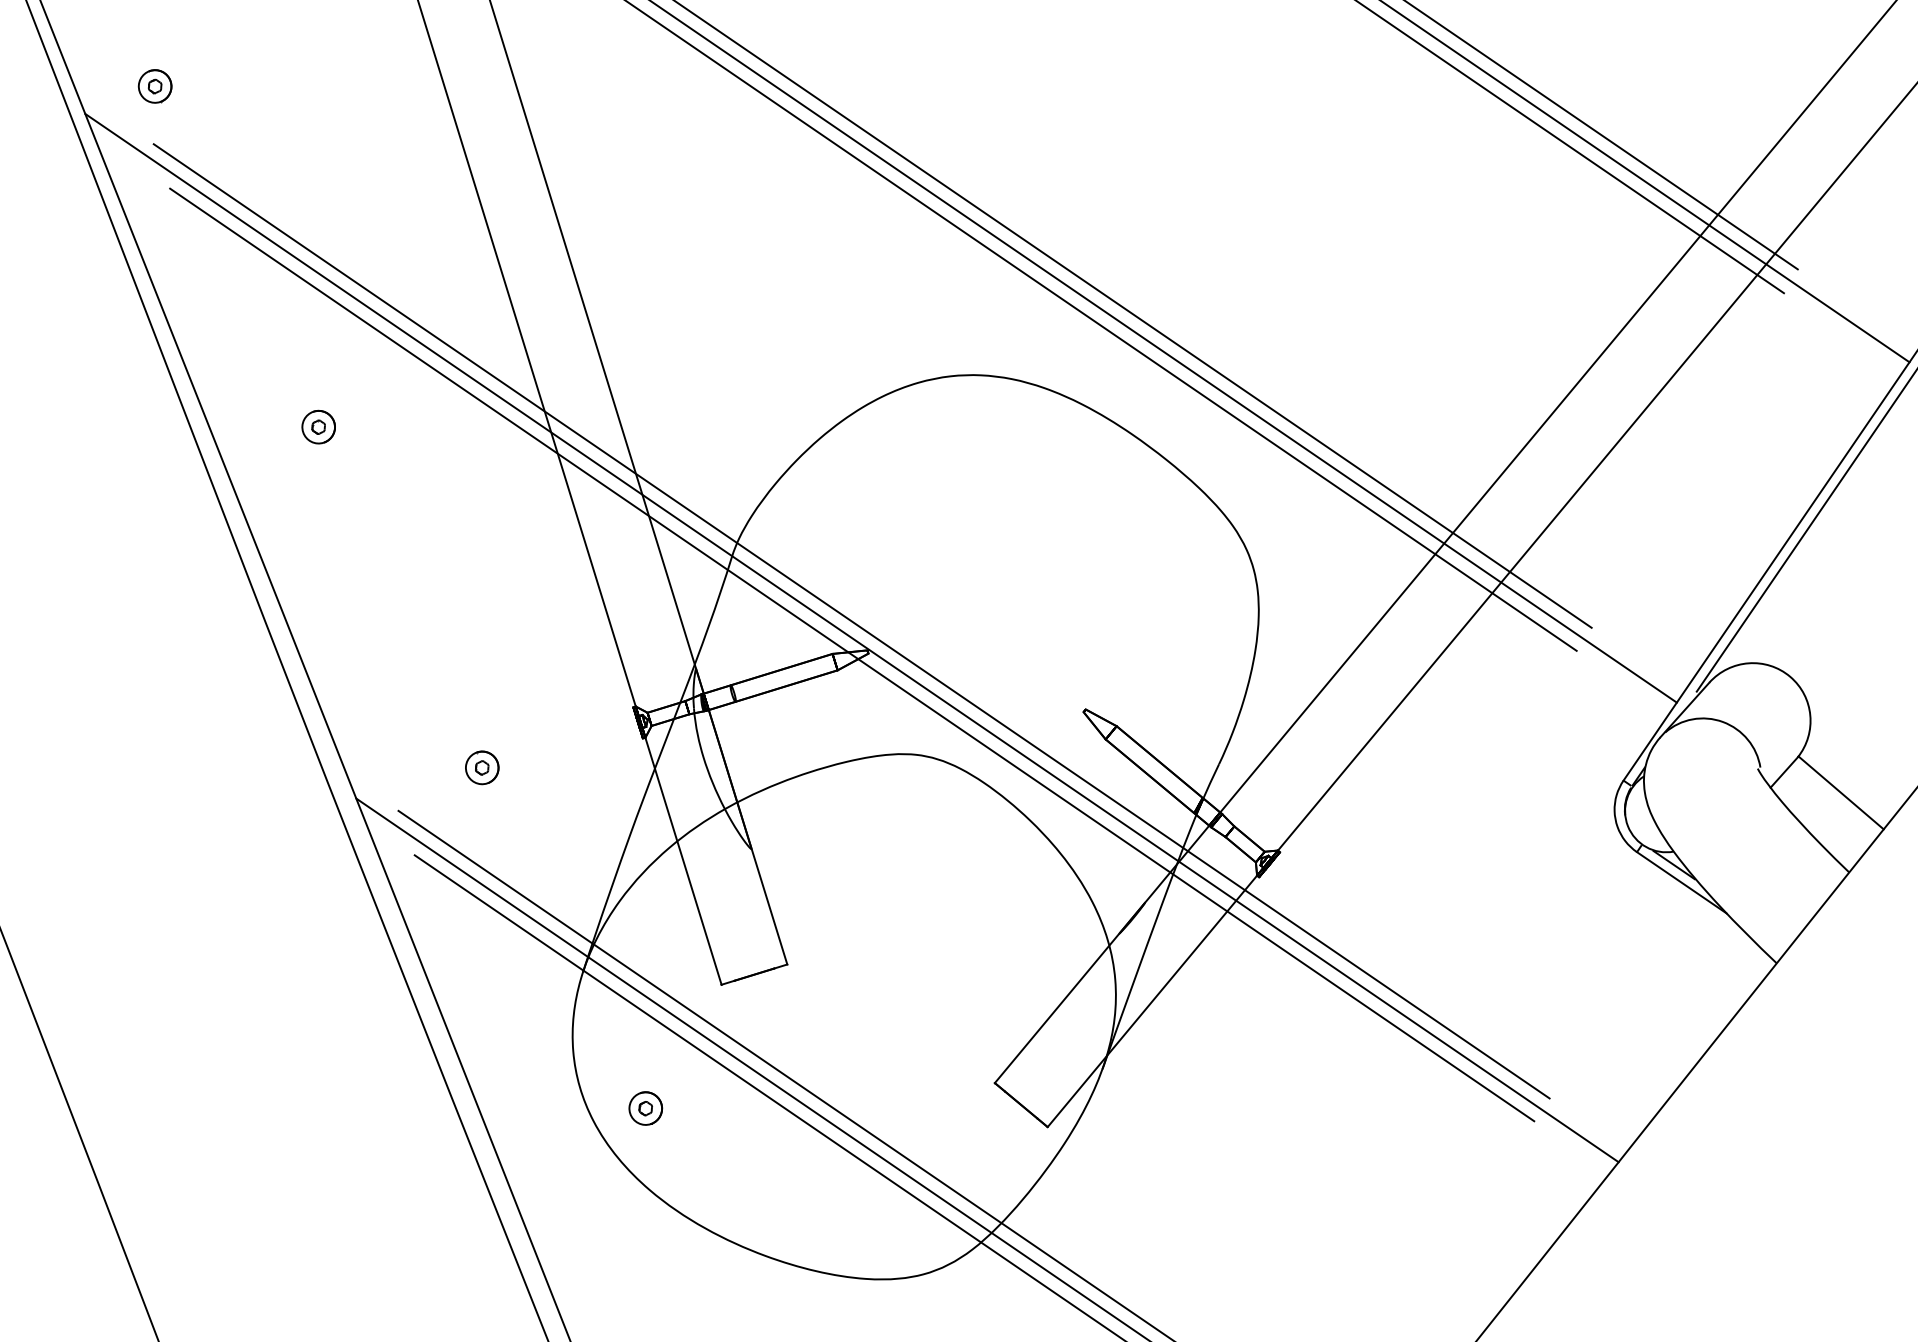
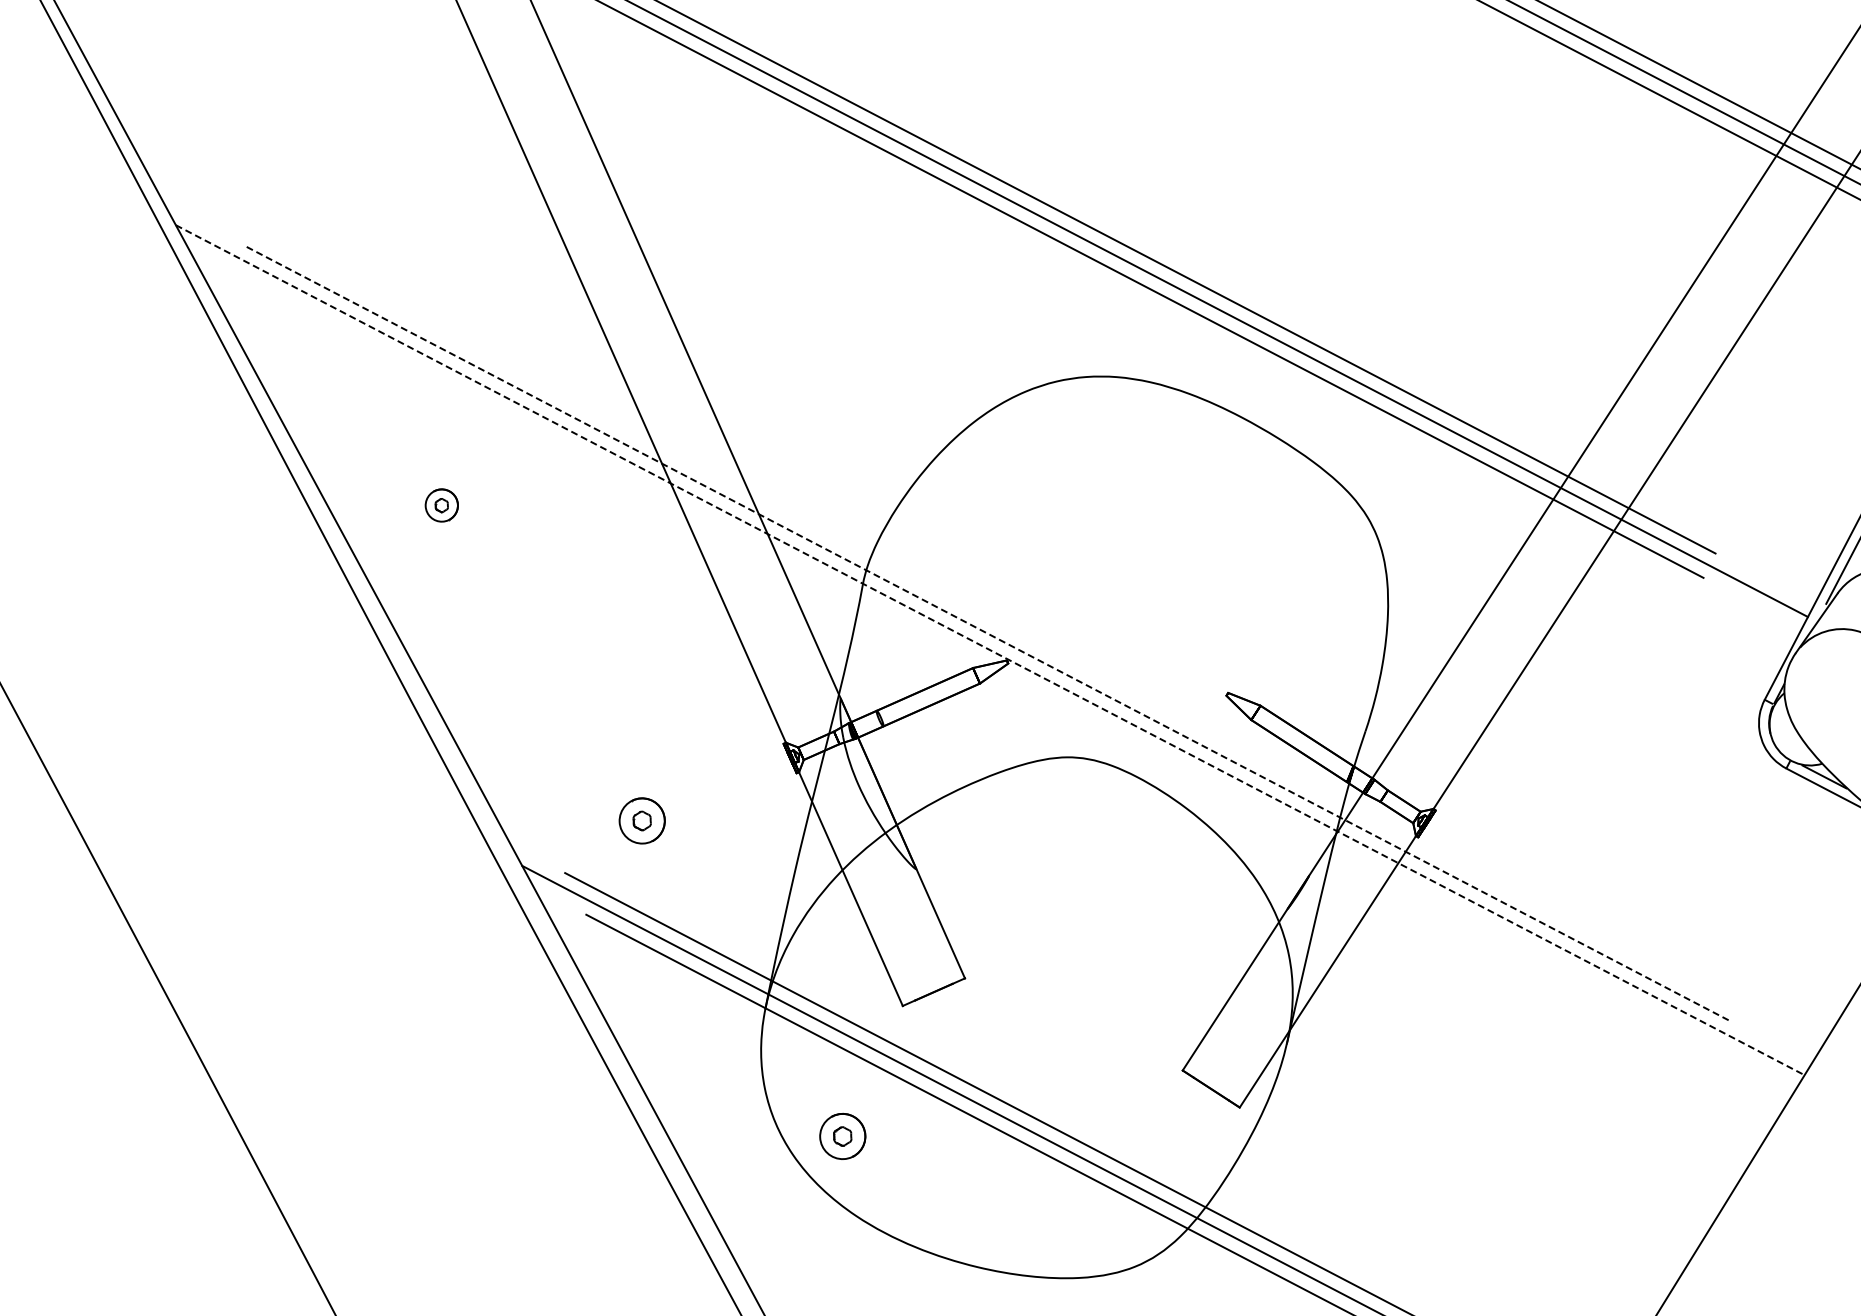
part: (154, 86) -> (240, 190), removed
line: (852, 621) -> (988, 633), solid -> dashed
line: (851, 638) -> (989, 650), solid -> dashed
line: (852, 654) -> (992, 666), removed
part: (482, 767) -> (642, 820), size x1.4
part: (645, 1108) -> (842, 1136), size x1.4

